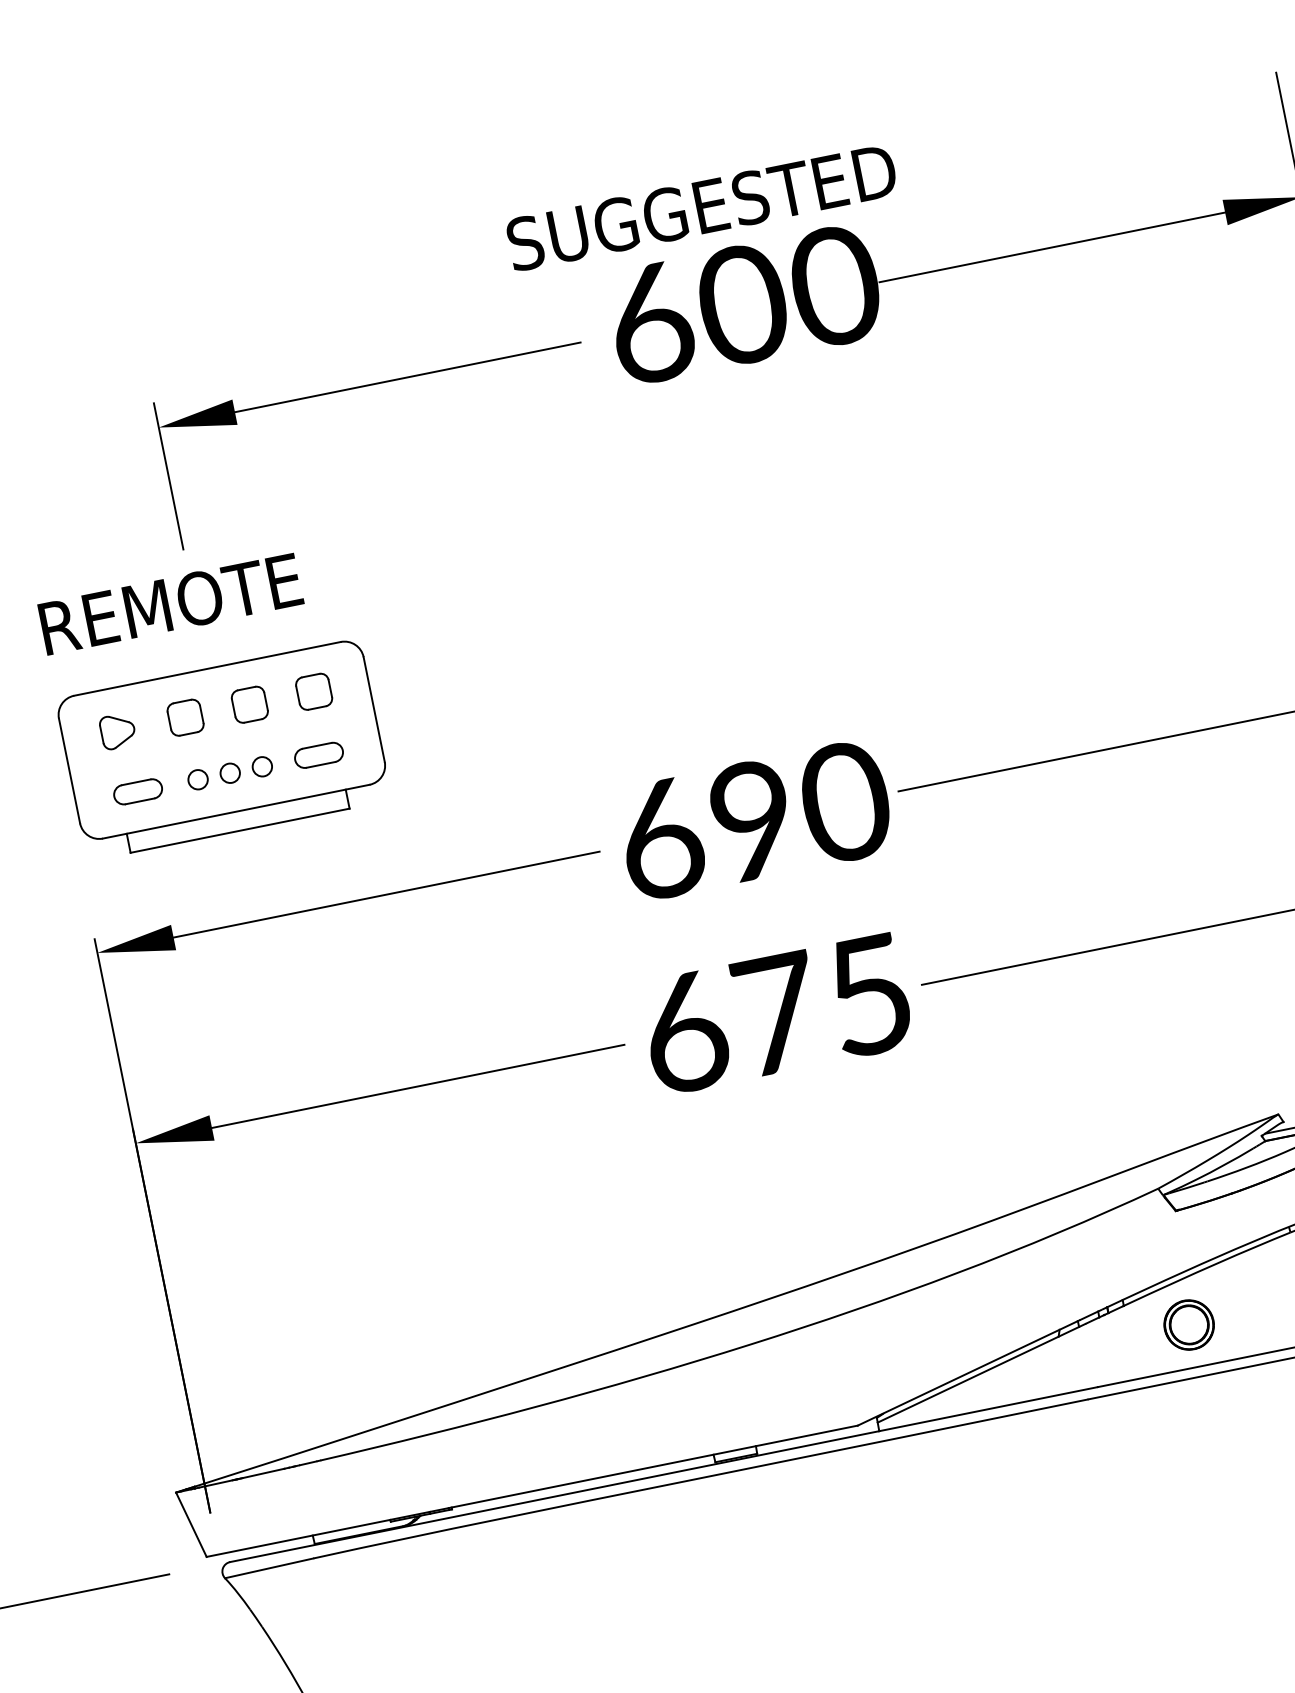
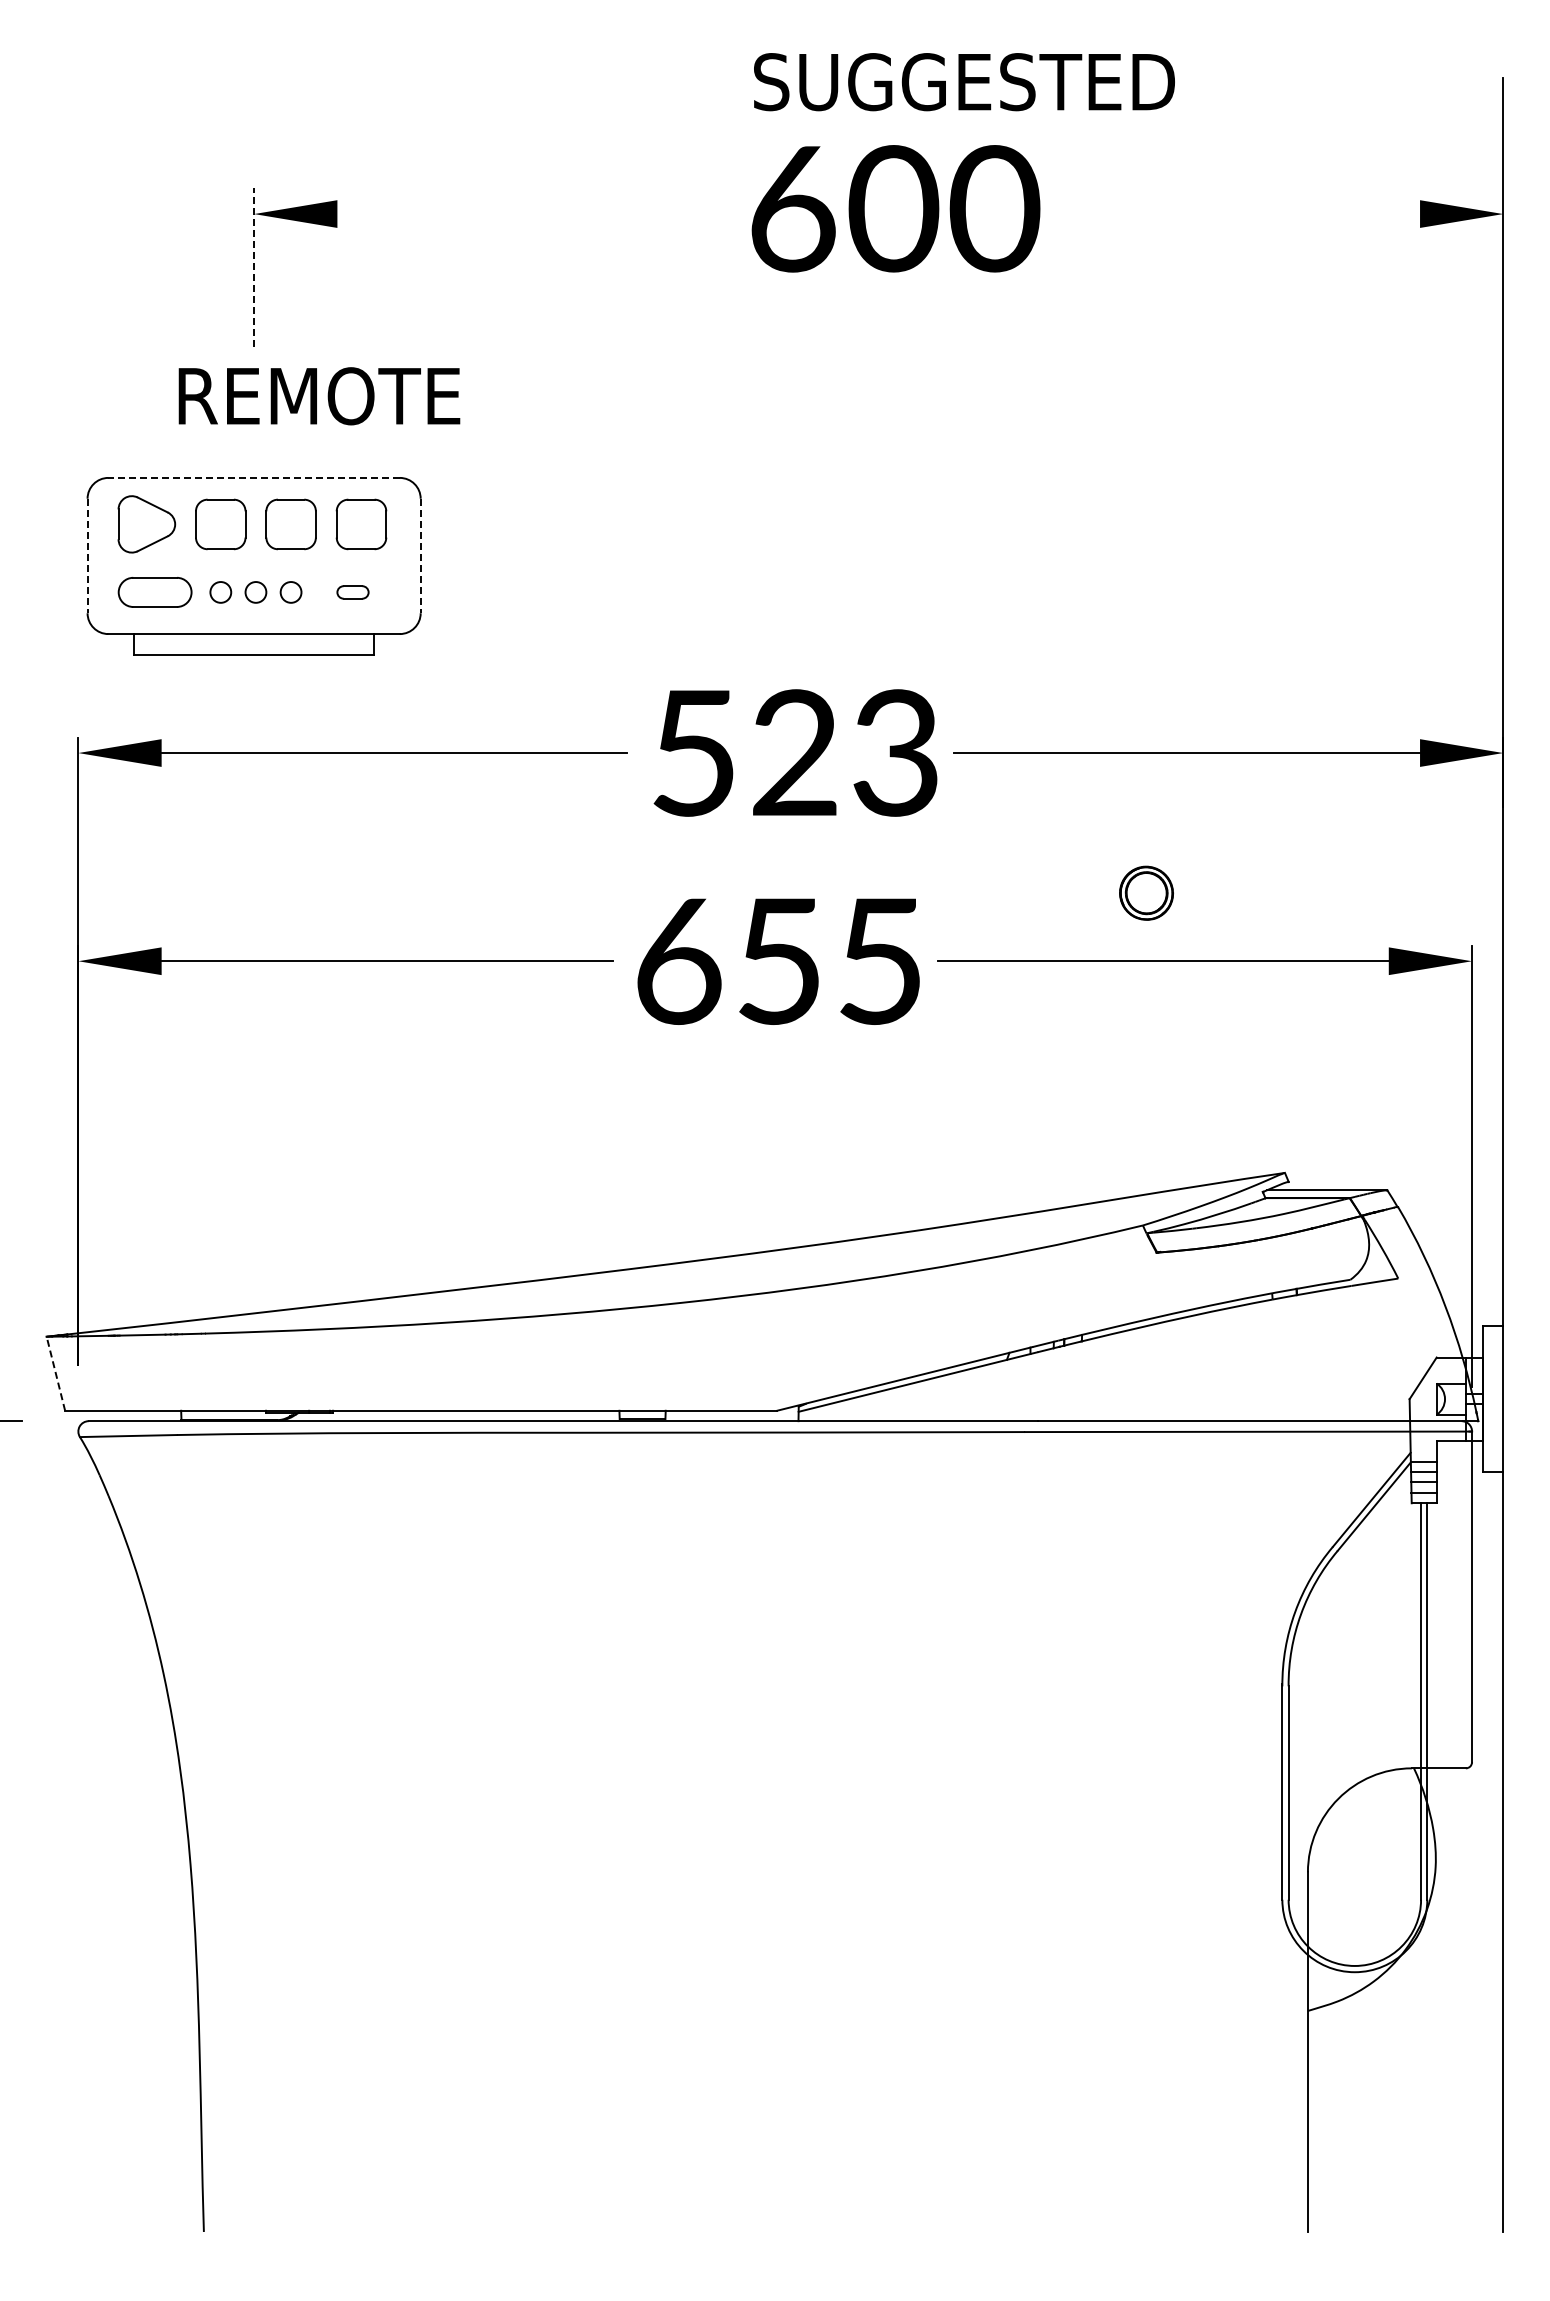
text: (702, 208) -> (964, 82), moved
line: (1052, 247) -> (1231, 214), removed
line: (407, 377) -> (526, 214), removed
line: (168, 476) -> (254, 267), solid -> dashed
text: (171, 604) -> (319, 396), moved
line: (207, 668) -> (254, 477), solid -> dashed
part: (313, 691) -> (360, 524), size x1.4
part: (249, 704) -> (290, 524), size x1.4
line: (374, 710) -> (420, 556), solid -> dashed
part: (185, 717) -> (220, 524), size x1.4
part: (117, 731) -> (146, 524), size x1.6
part: (318, 755) -> (352, 592), size x0.6
line: (69, 771) -> (87, 556), solid -> dashed
part: (138, 791) -> (155, 592), size x1.4
text: (755, 819) -> (797, 752), 690 -> 523
text: (778, 1014) -> (780, 961), 675 -> 655
part: (1188, 1324) -> (1146, 892), moved
line: (190, 1524) -> (55, 1373), solid -> dashed

